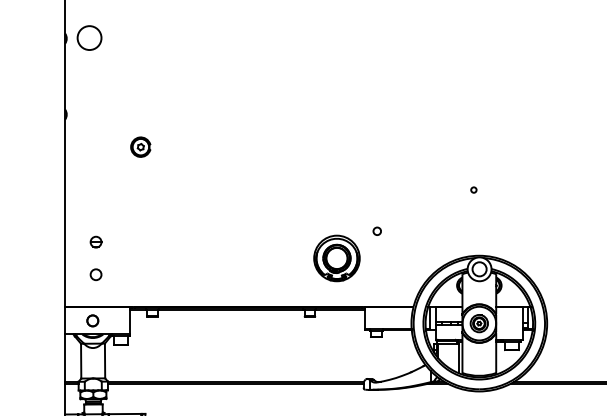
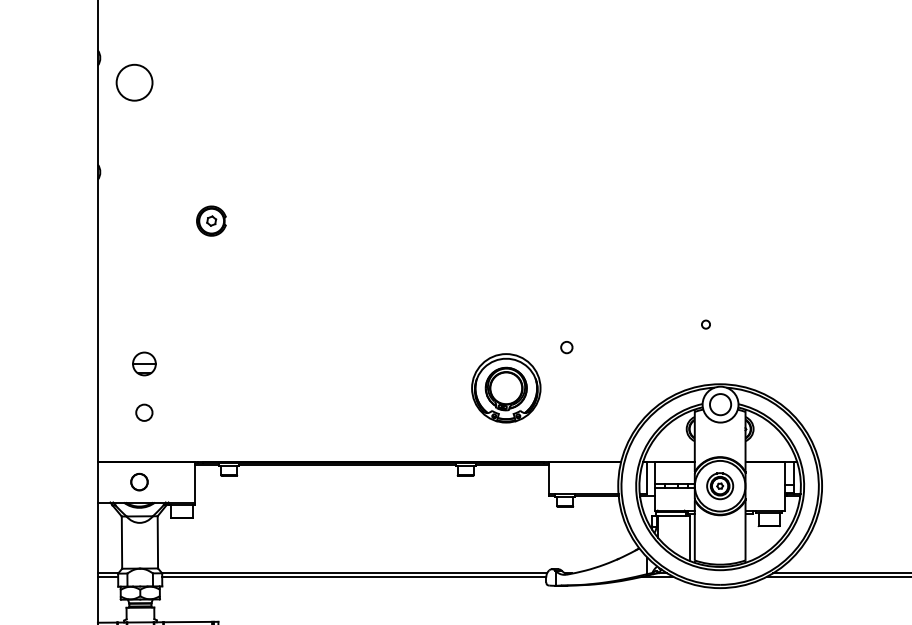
circle: (89, 37) -> (134, 81), moved
circle: (473, 189) -> (705, 323), moved
part: (95, 241) -> (143, 362), size x1.4

